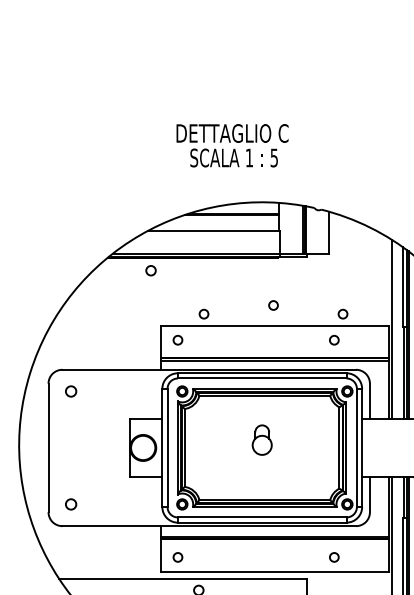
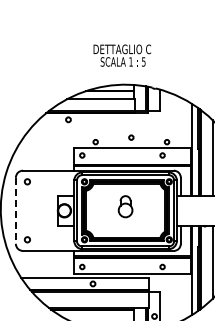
text: (230, 145) -> (121, 55), moved
part: (262, 439) -> (125, 206), size x1.4
line: (47, 449) -> (15, 211), solid -> dashed

